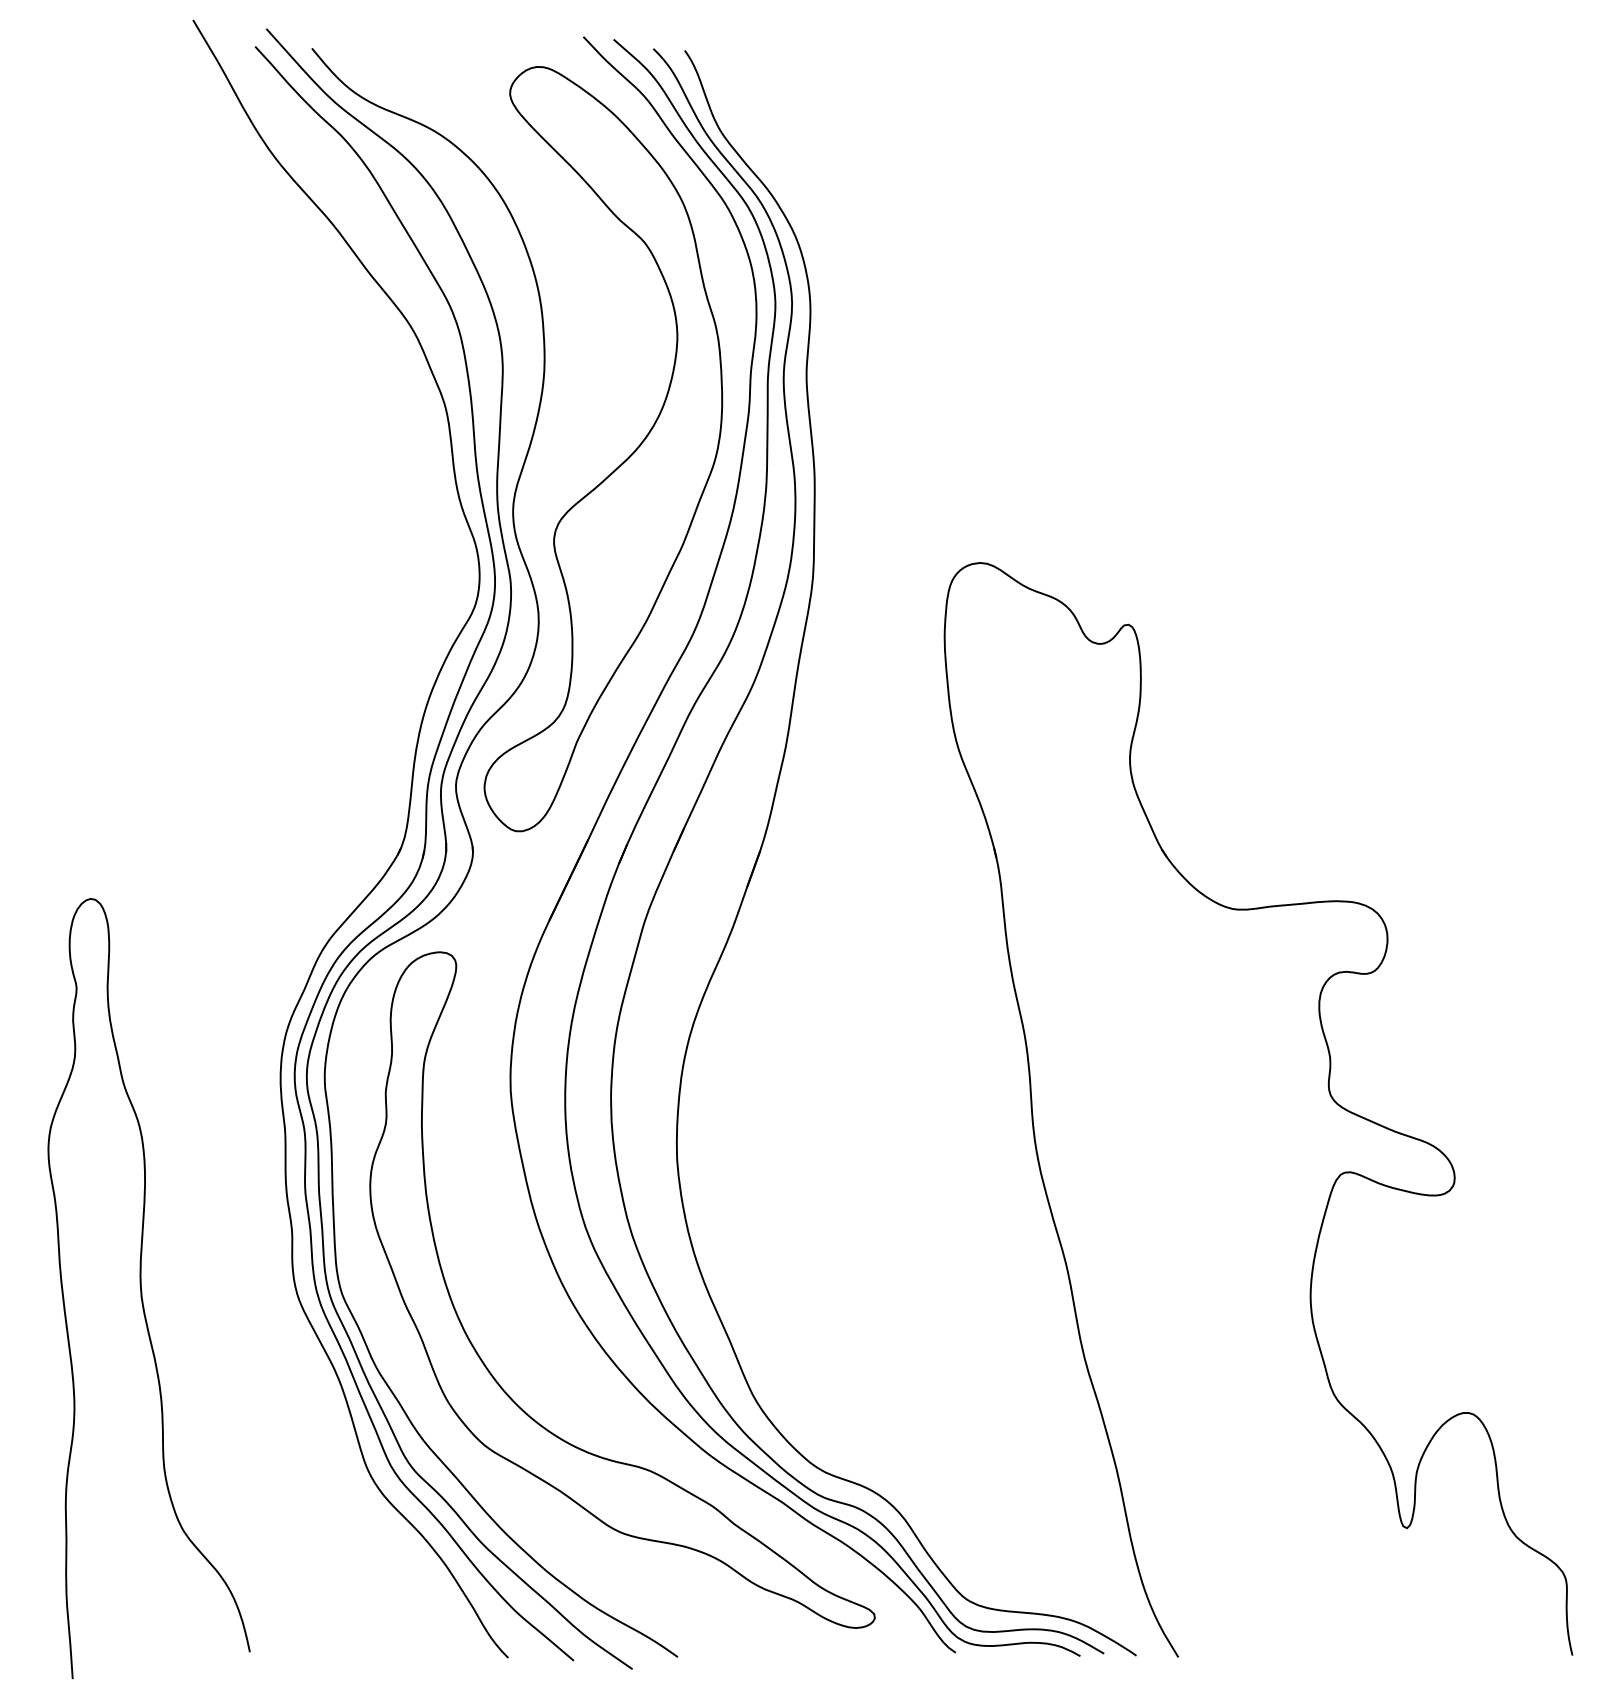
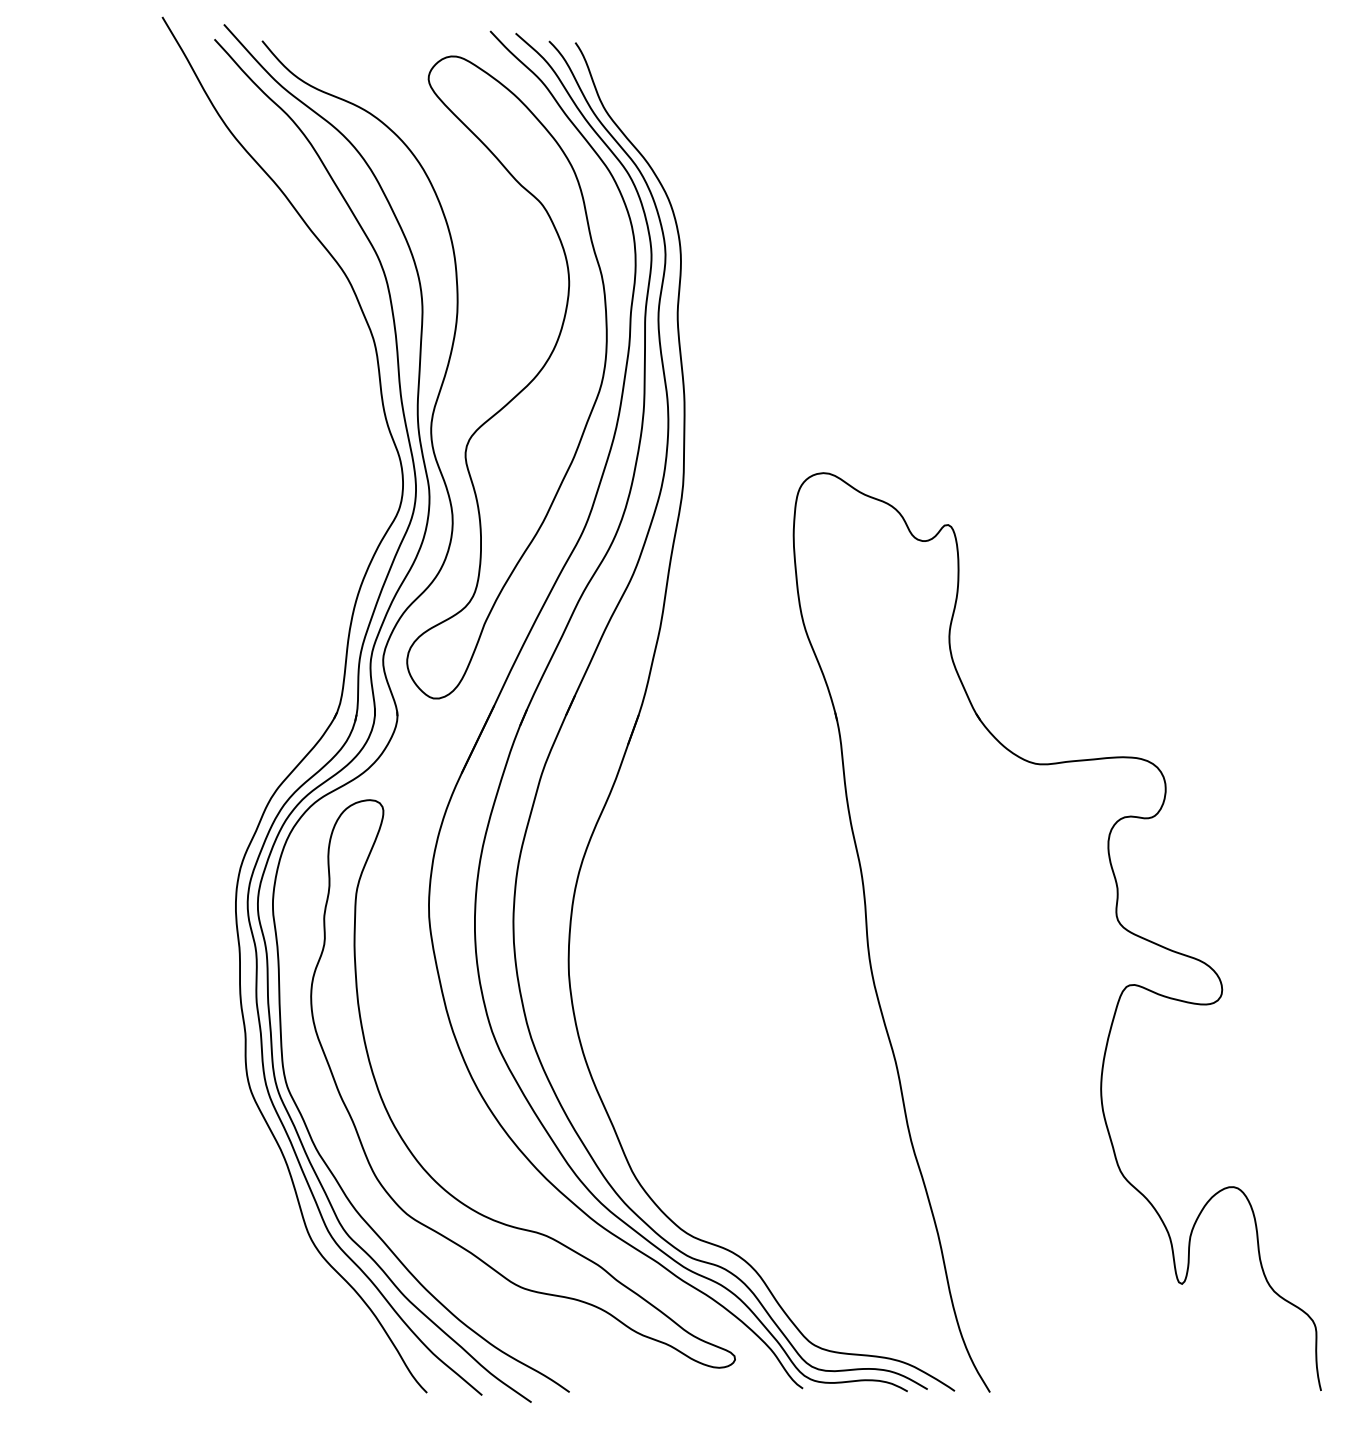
curve: (142, 1288) -> (119, 1082), removed

